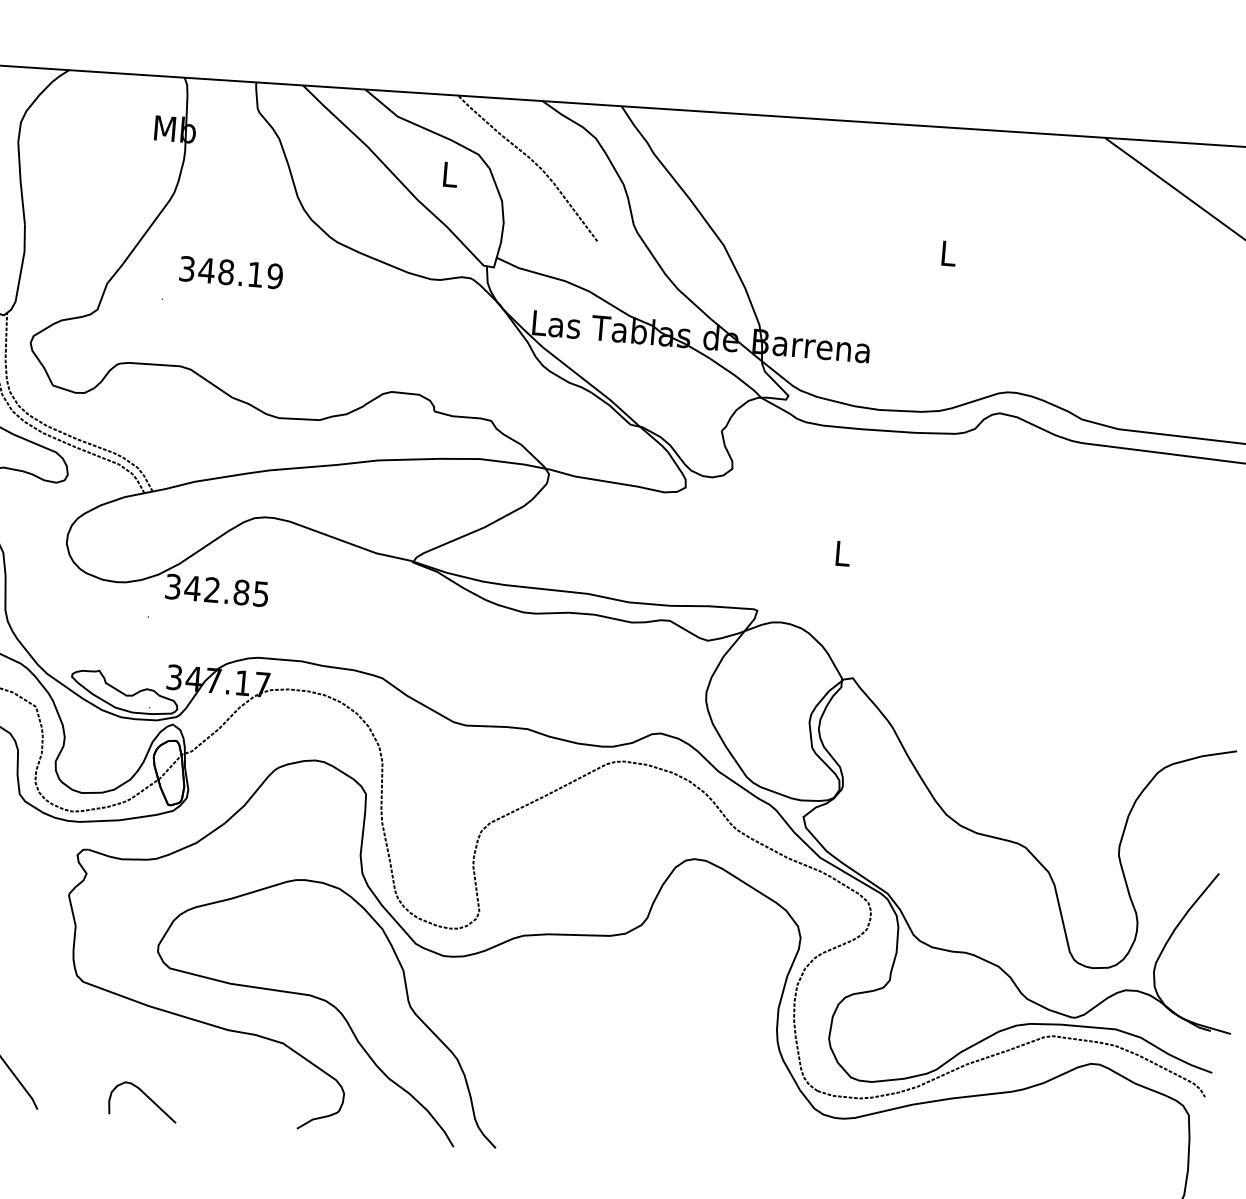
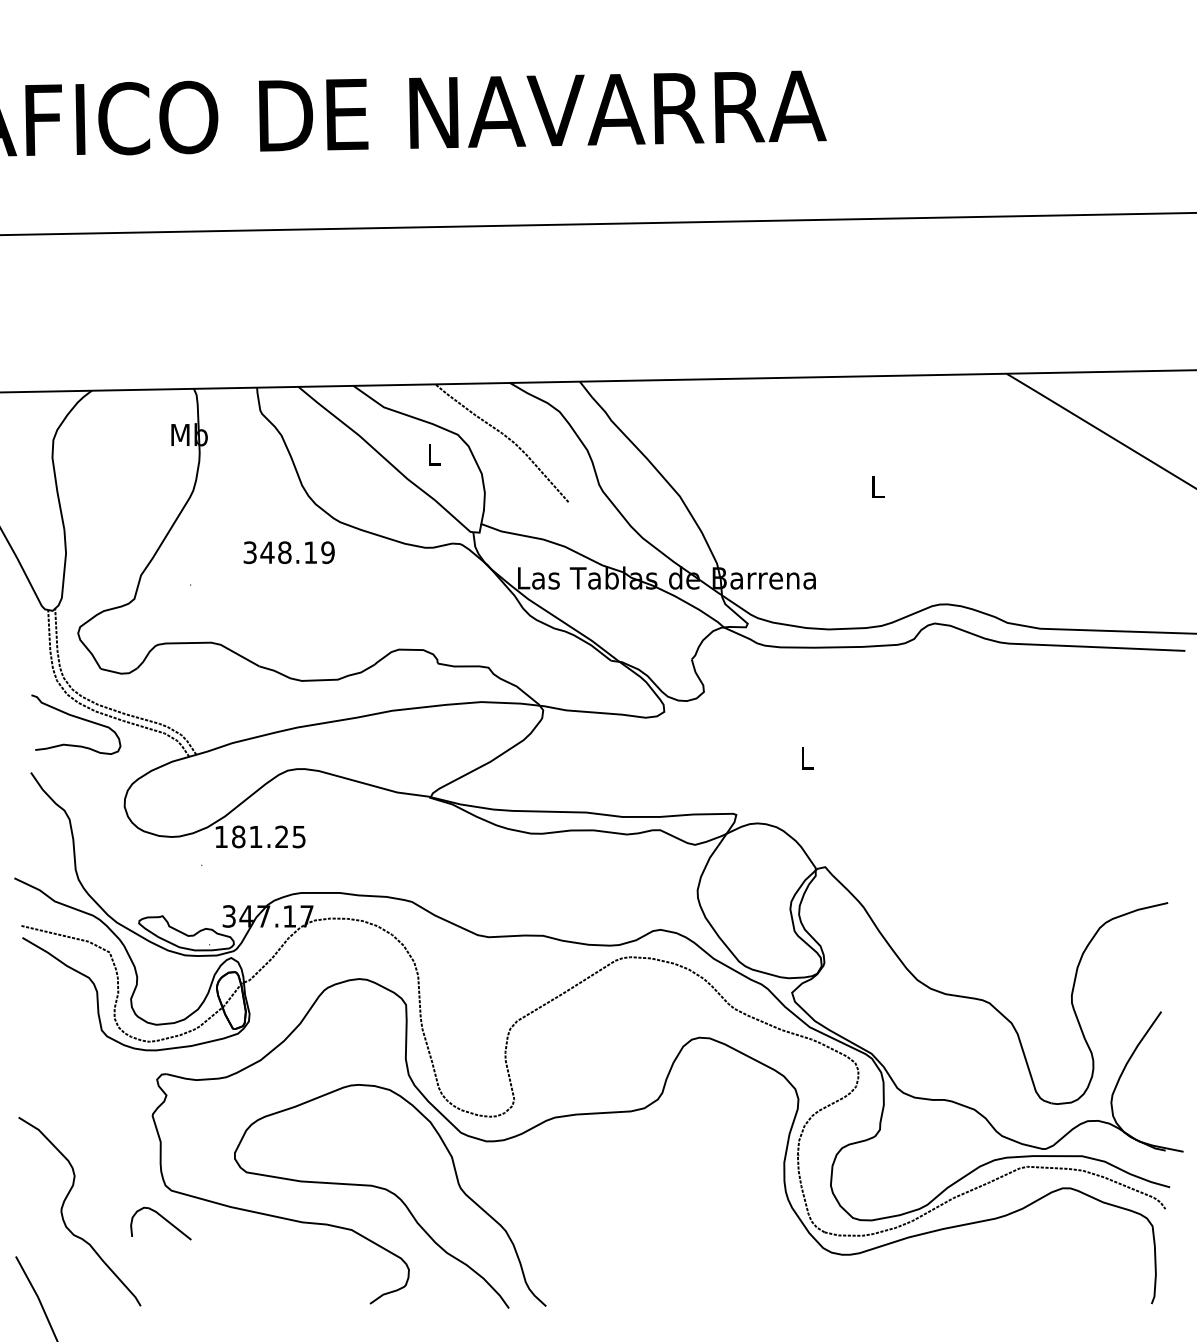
text: (230, 272) -> (288, 552), moved
text: (207, 589) -> (251, 836), 342.85 -> 181.25
curve: (146, 1097) -> (163, 1219), moved

